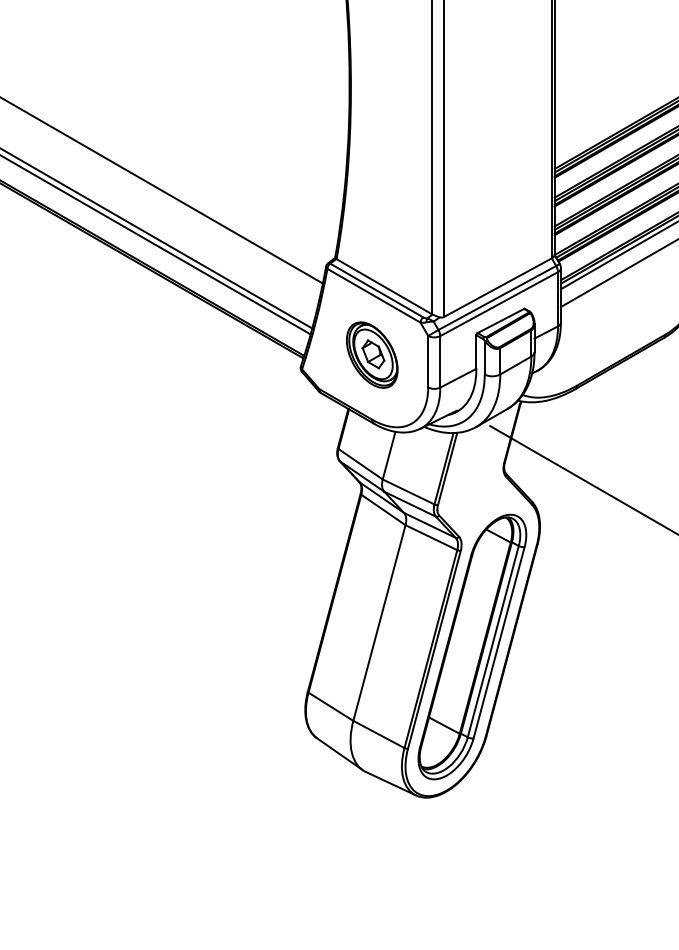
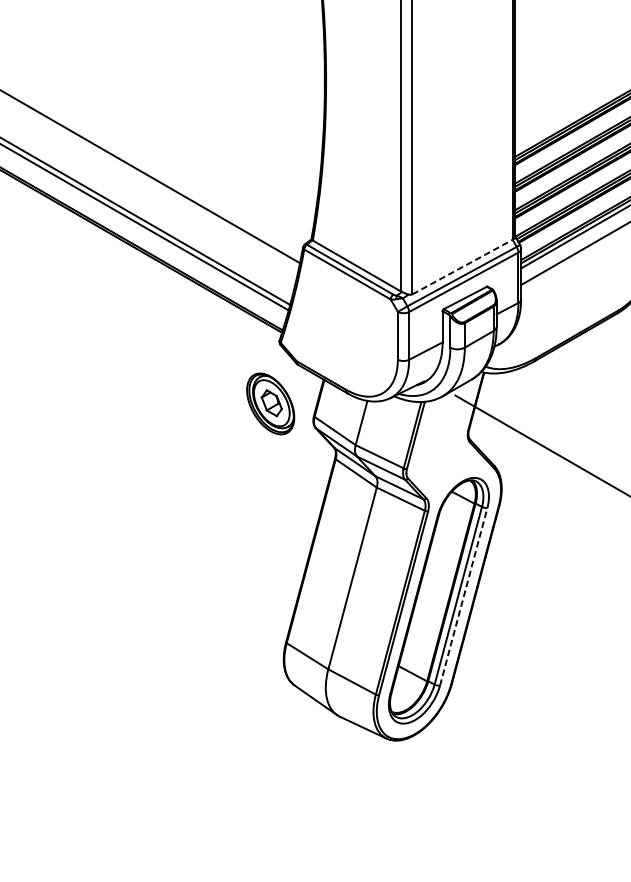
line: (498, 287) -> (463, 266), solid -> dashed
part: (372, 354) -> (270, 403), moved
line: (499, 642) -> (464, 596), solid -> dashed

